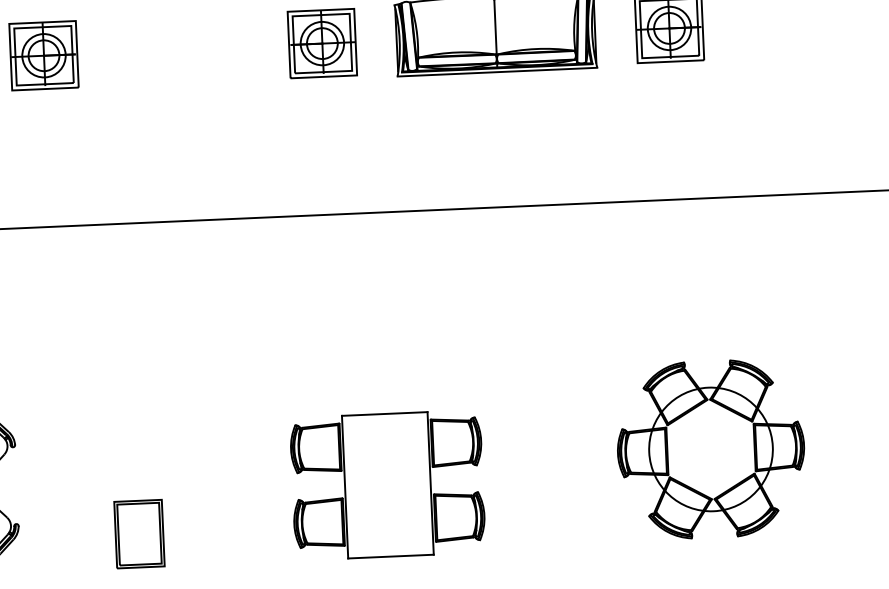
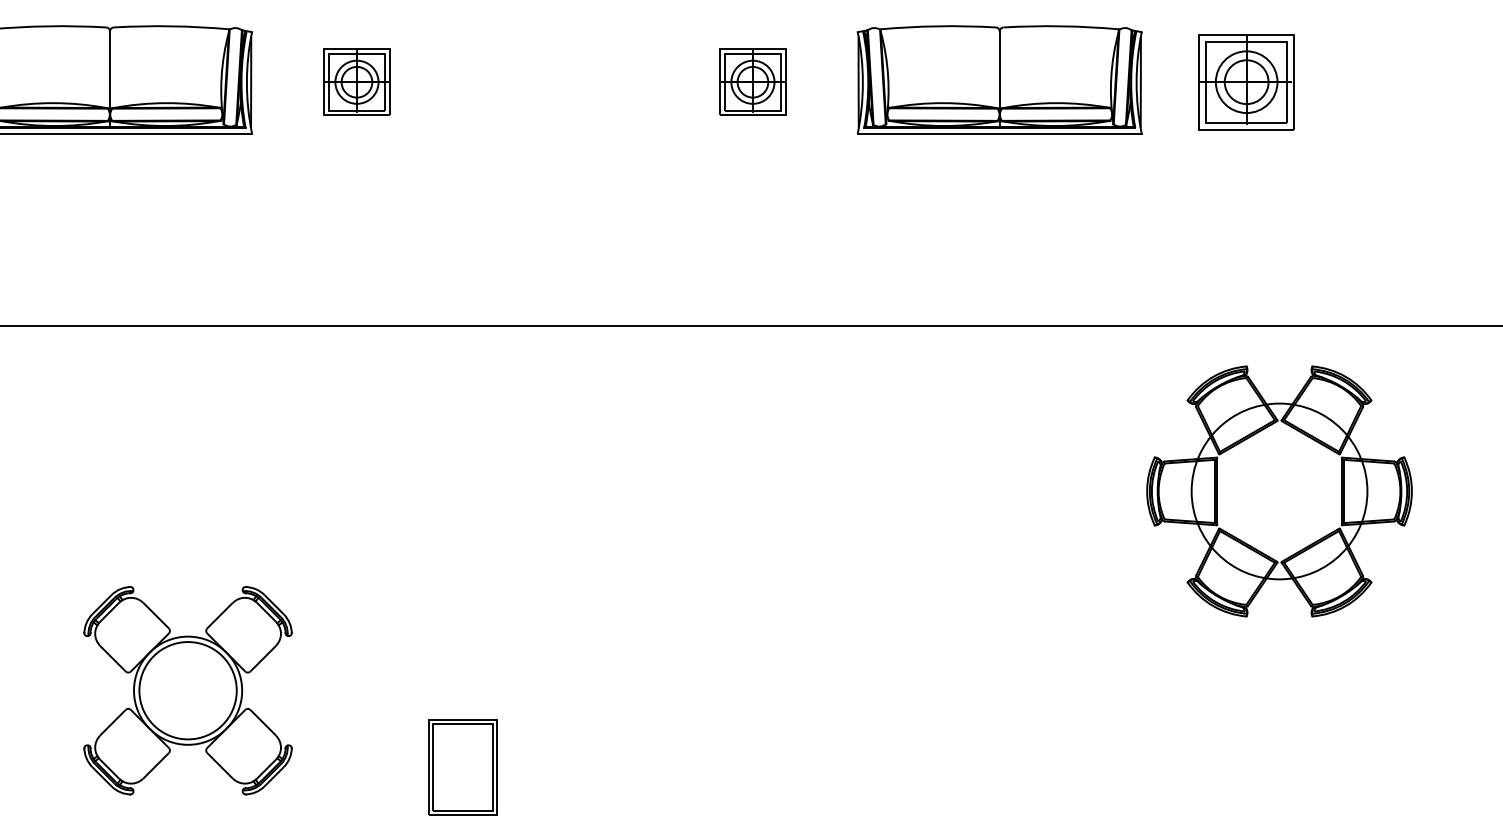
part: (322, 43) -> (752, 82), size x0.7
part: (43, 55) -> (356, 82), size x0.7
part: (711, 449) -> (1279, 491), moved
part: (387, 485) -> (818, 713), removed

